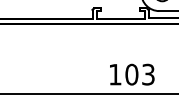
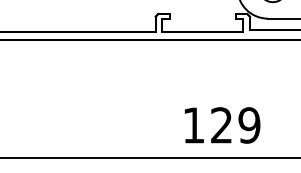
text: (139, 74) -> (234, 125), 103 -> 129

